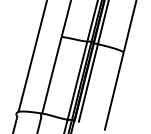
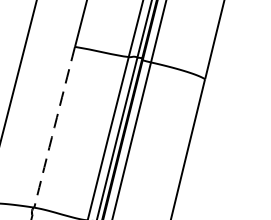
arc: (51, 75) -> (53, 127), solid -> dashed

